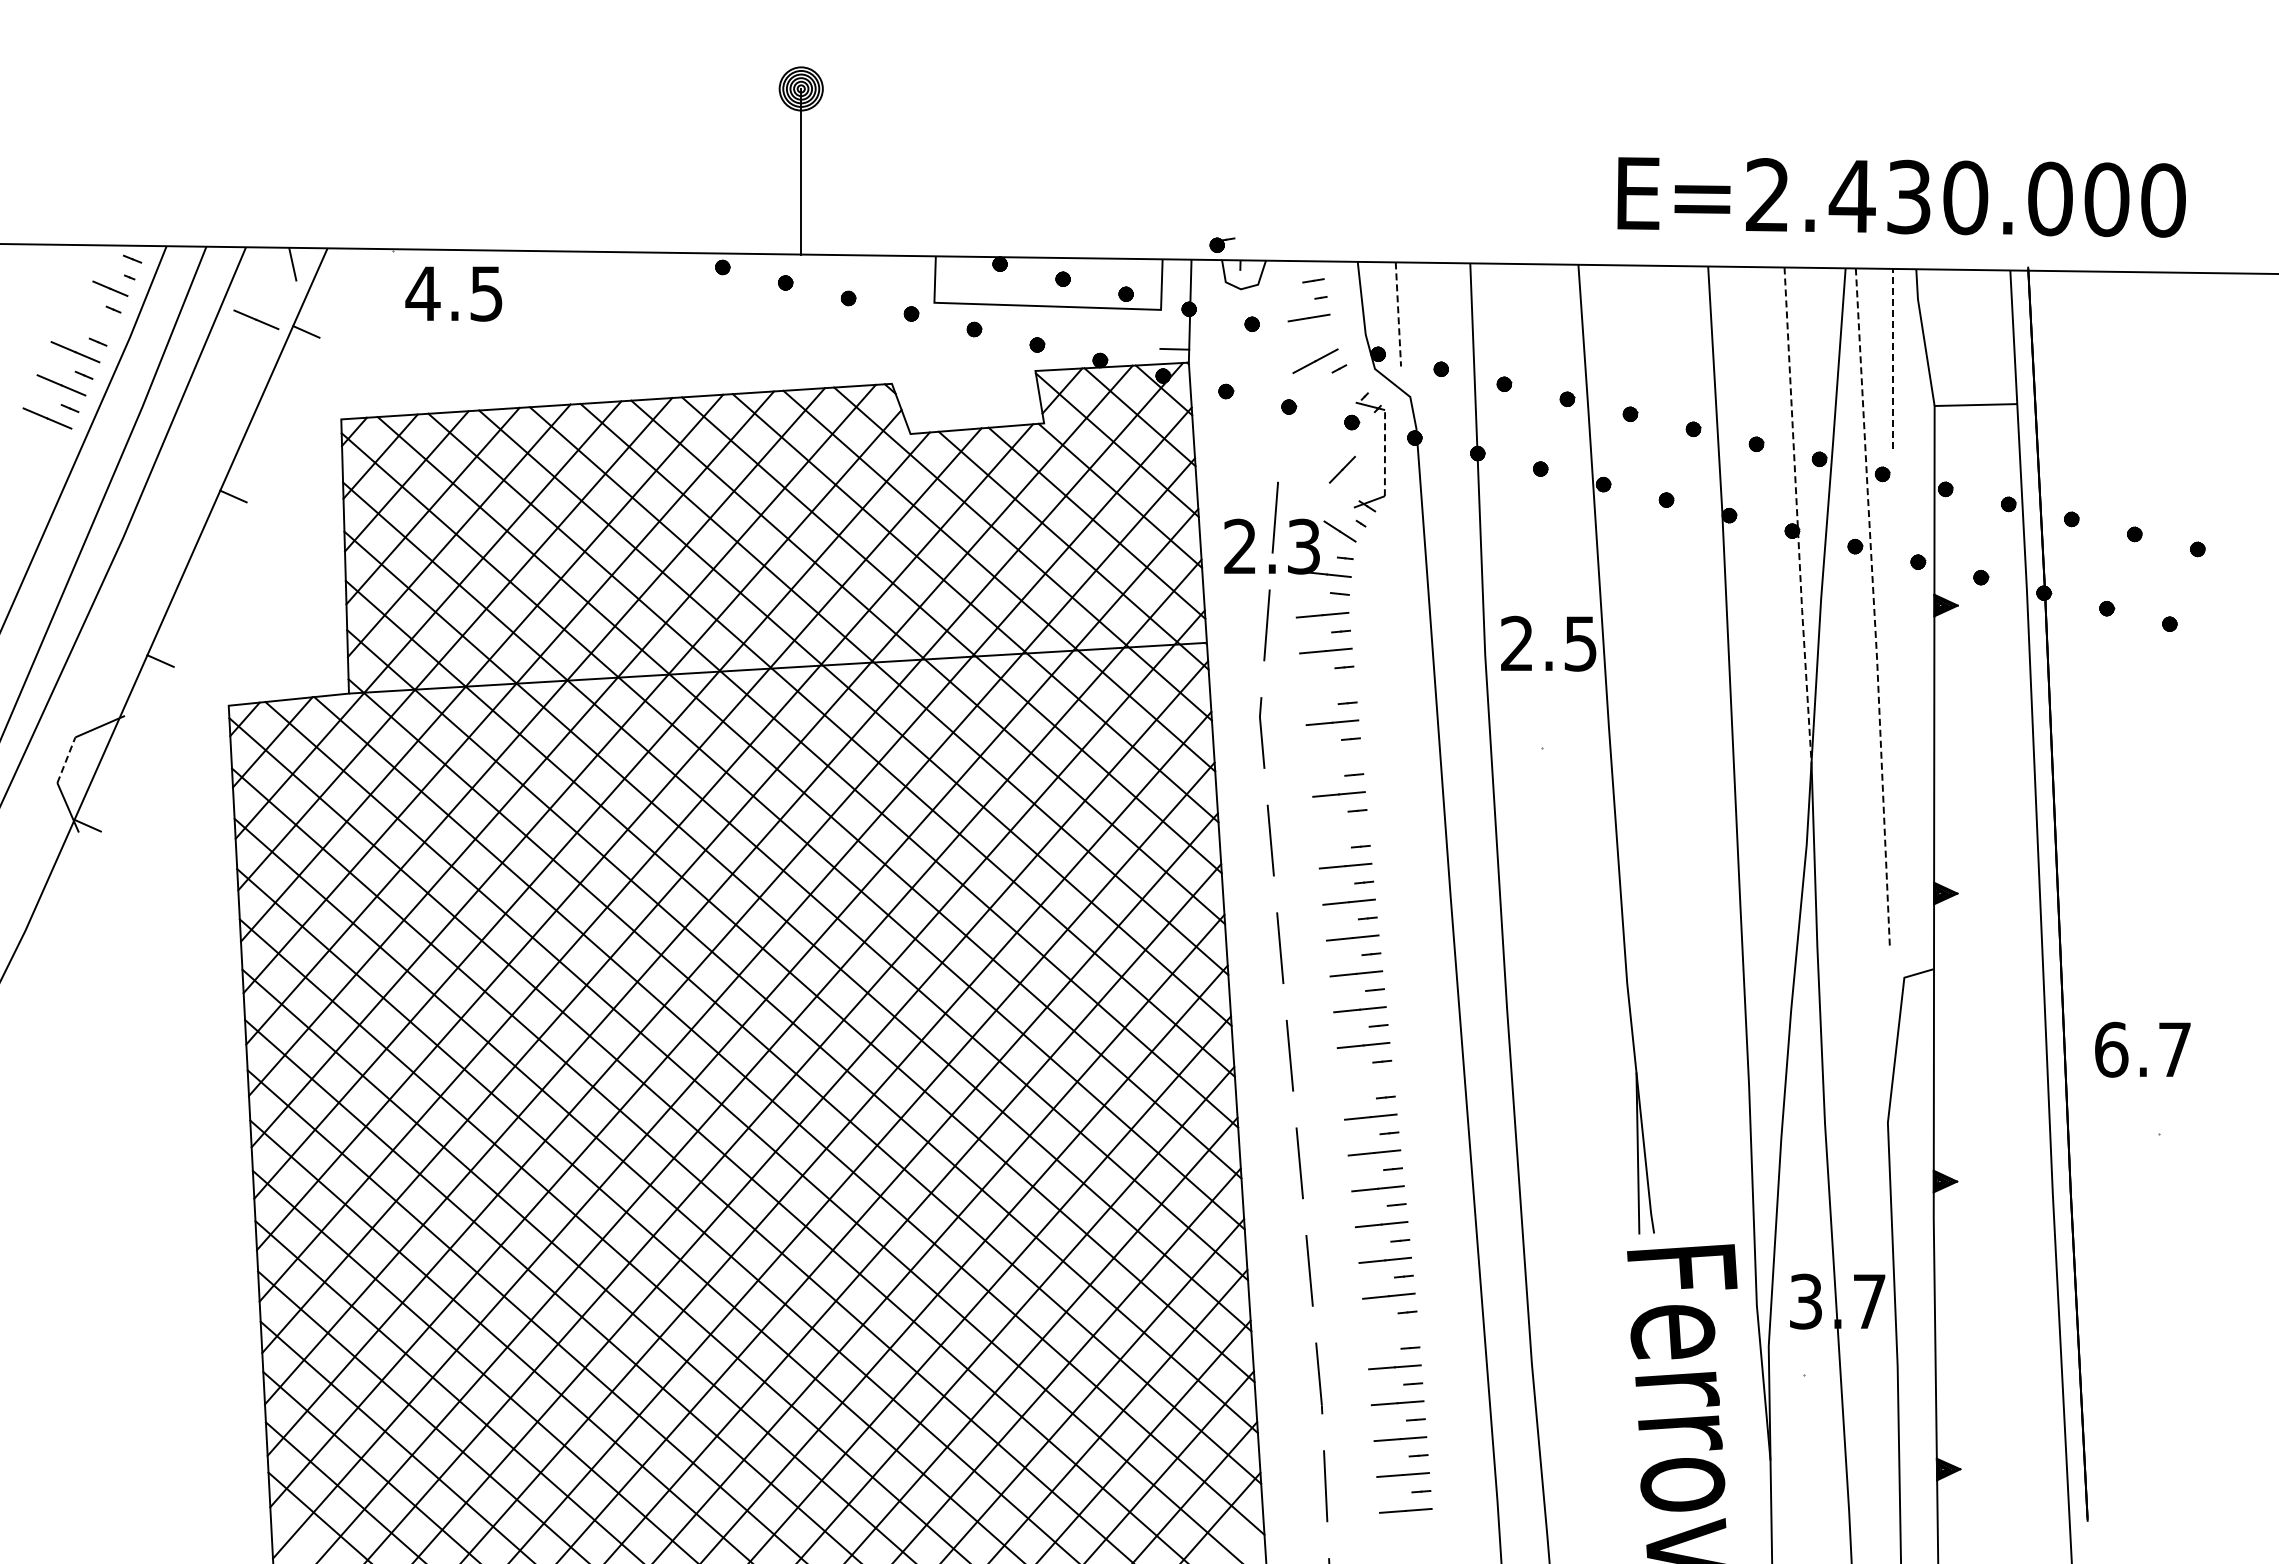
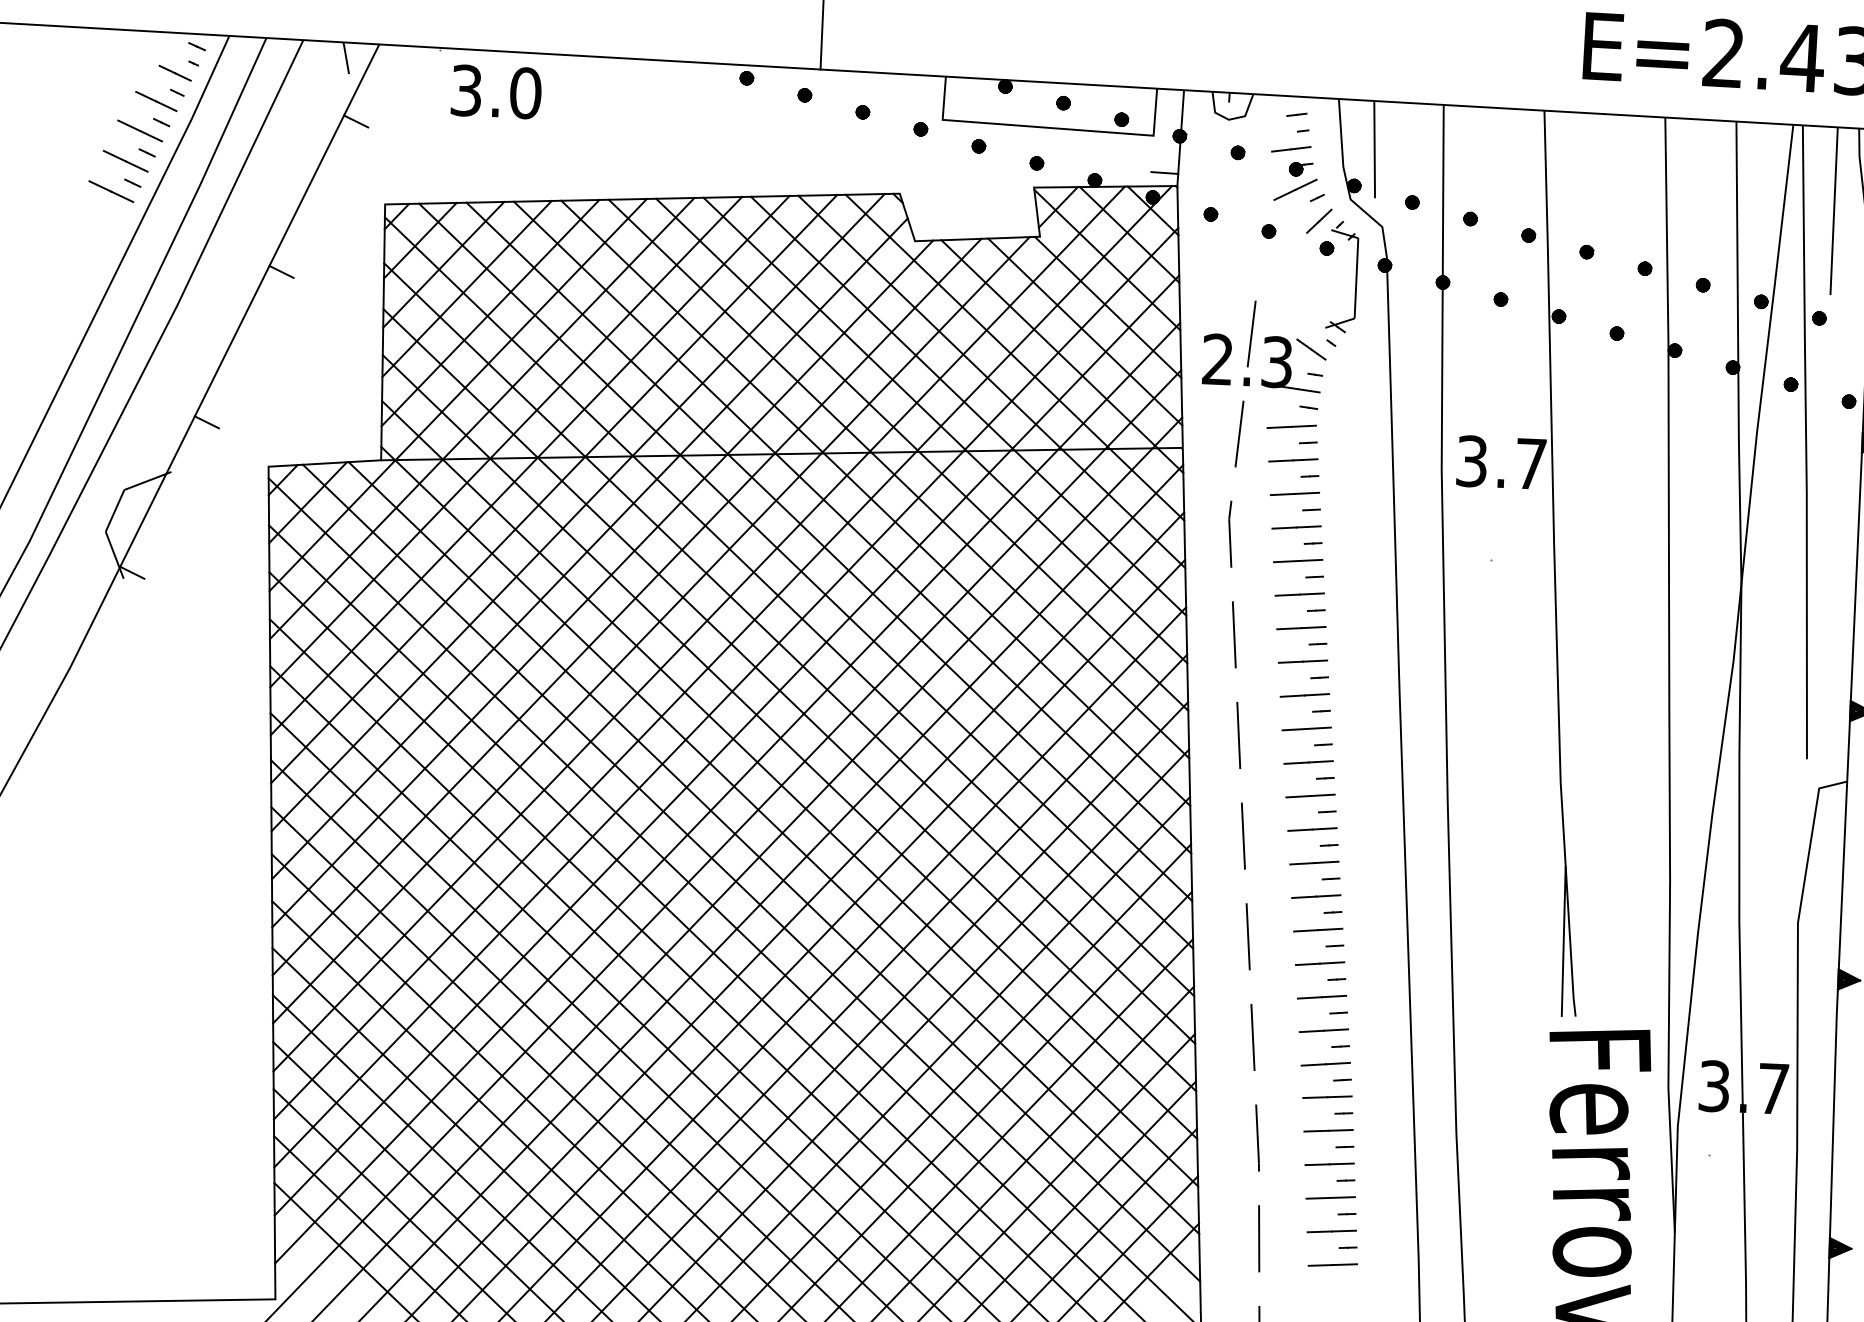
part: (1222, 244) -> (1301, 168), moved
text: (454, 293) -> (495, 91), 4.5 -> 3.0
line: (1398, 314) -> (1374, 149), dashed -> solid
line: (256, 319) -> (156, 101), moved
line: (1893, 358) -> (1834, 210), dashed -> solid
line: (1384, 452) -> (1356, 277), dashed -> solid
line: (1341, 469) -> (1318, 220), moved
line: (1797, 514) -> (1738, 352), dashed -> solid
line: (1874, 608) -> (1806, 443), dashed -> solid
text: (1548, 643) -> (1501, 462), 2.5 -> 3.7
line: (1328, 686) -> (1294, 493), added
line: (1335, 758) -> (1297, 560), added
line: (66, 760) -> (115, 511), dashed -> solid
line: (1342, 830) -> (1301, 628), added
line: (1366, 1080) -> (1313, 862), added
line: (1391, 1331) -> (1326, 1097), added

